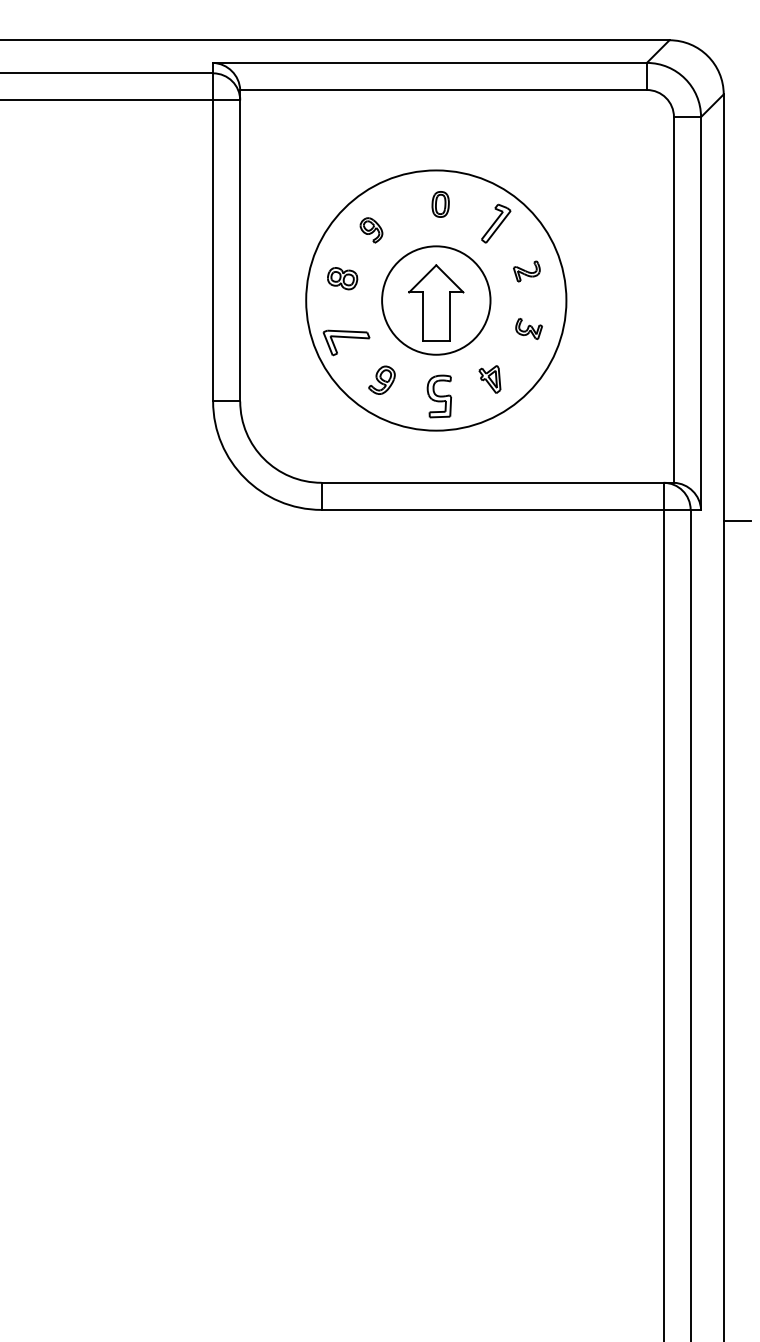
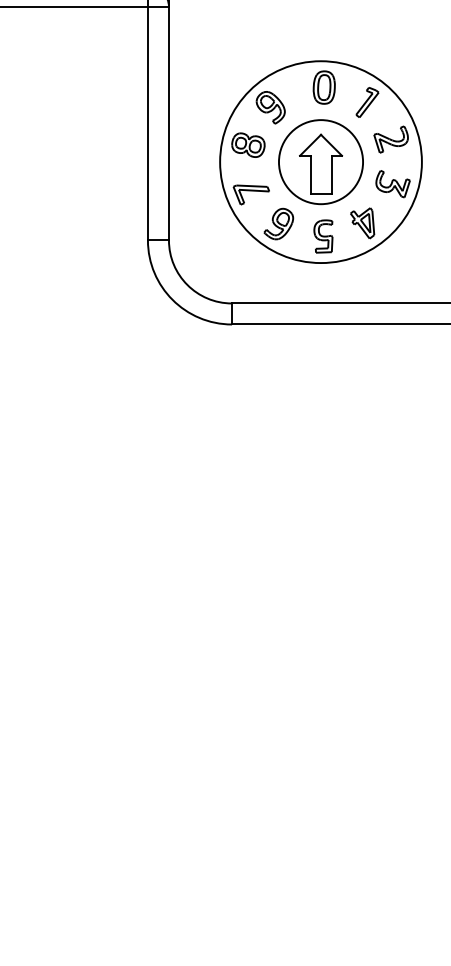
part: (440, 204) -> (324, 87), size x1.67
part: (371, 230) -> (270, 107), size x1.67
part: (526, 271) -> (390, 139), size x1.67
part: (342, 278) -> (248, 145), size x1.43
part: (528, 328) -> (392, 183), size x1.67
part: (381, 379) -> (278, 223), size x1.43
part: (489, 379) -> (362, 223), size x1.43

